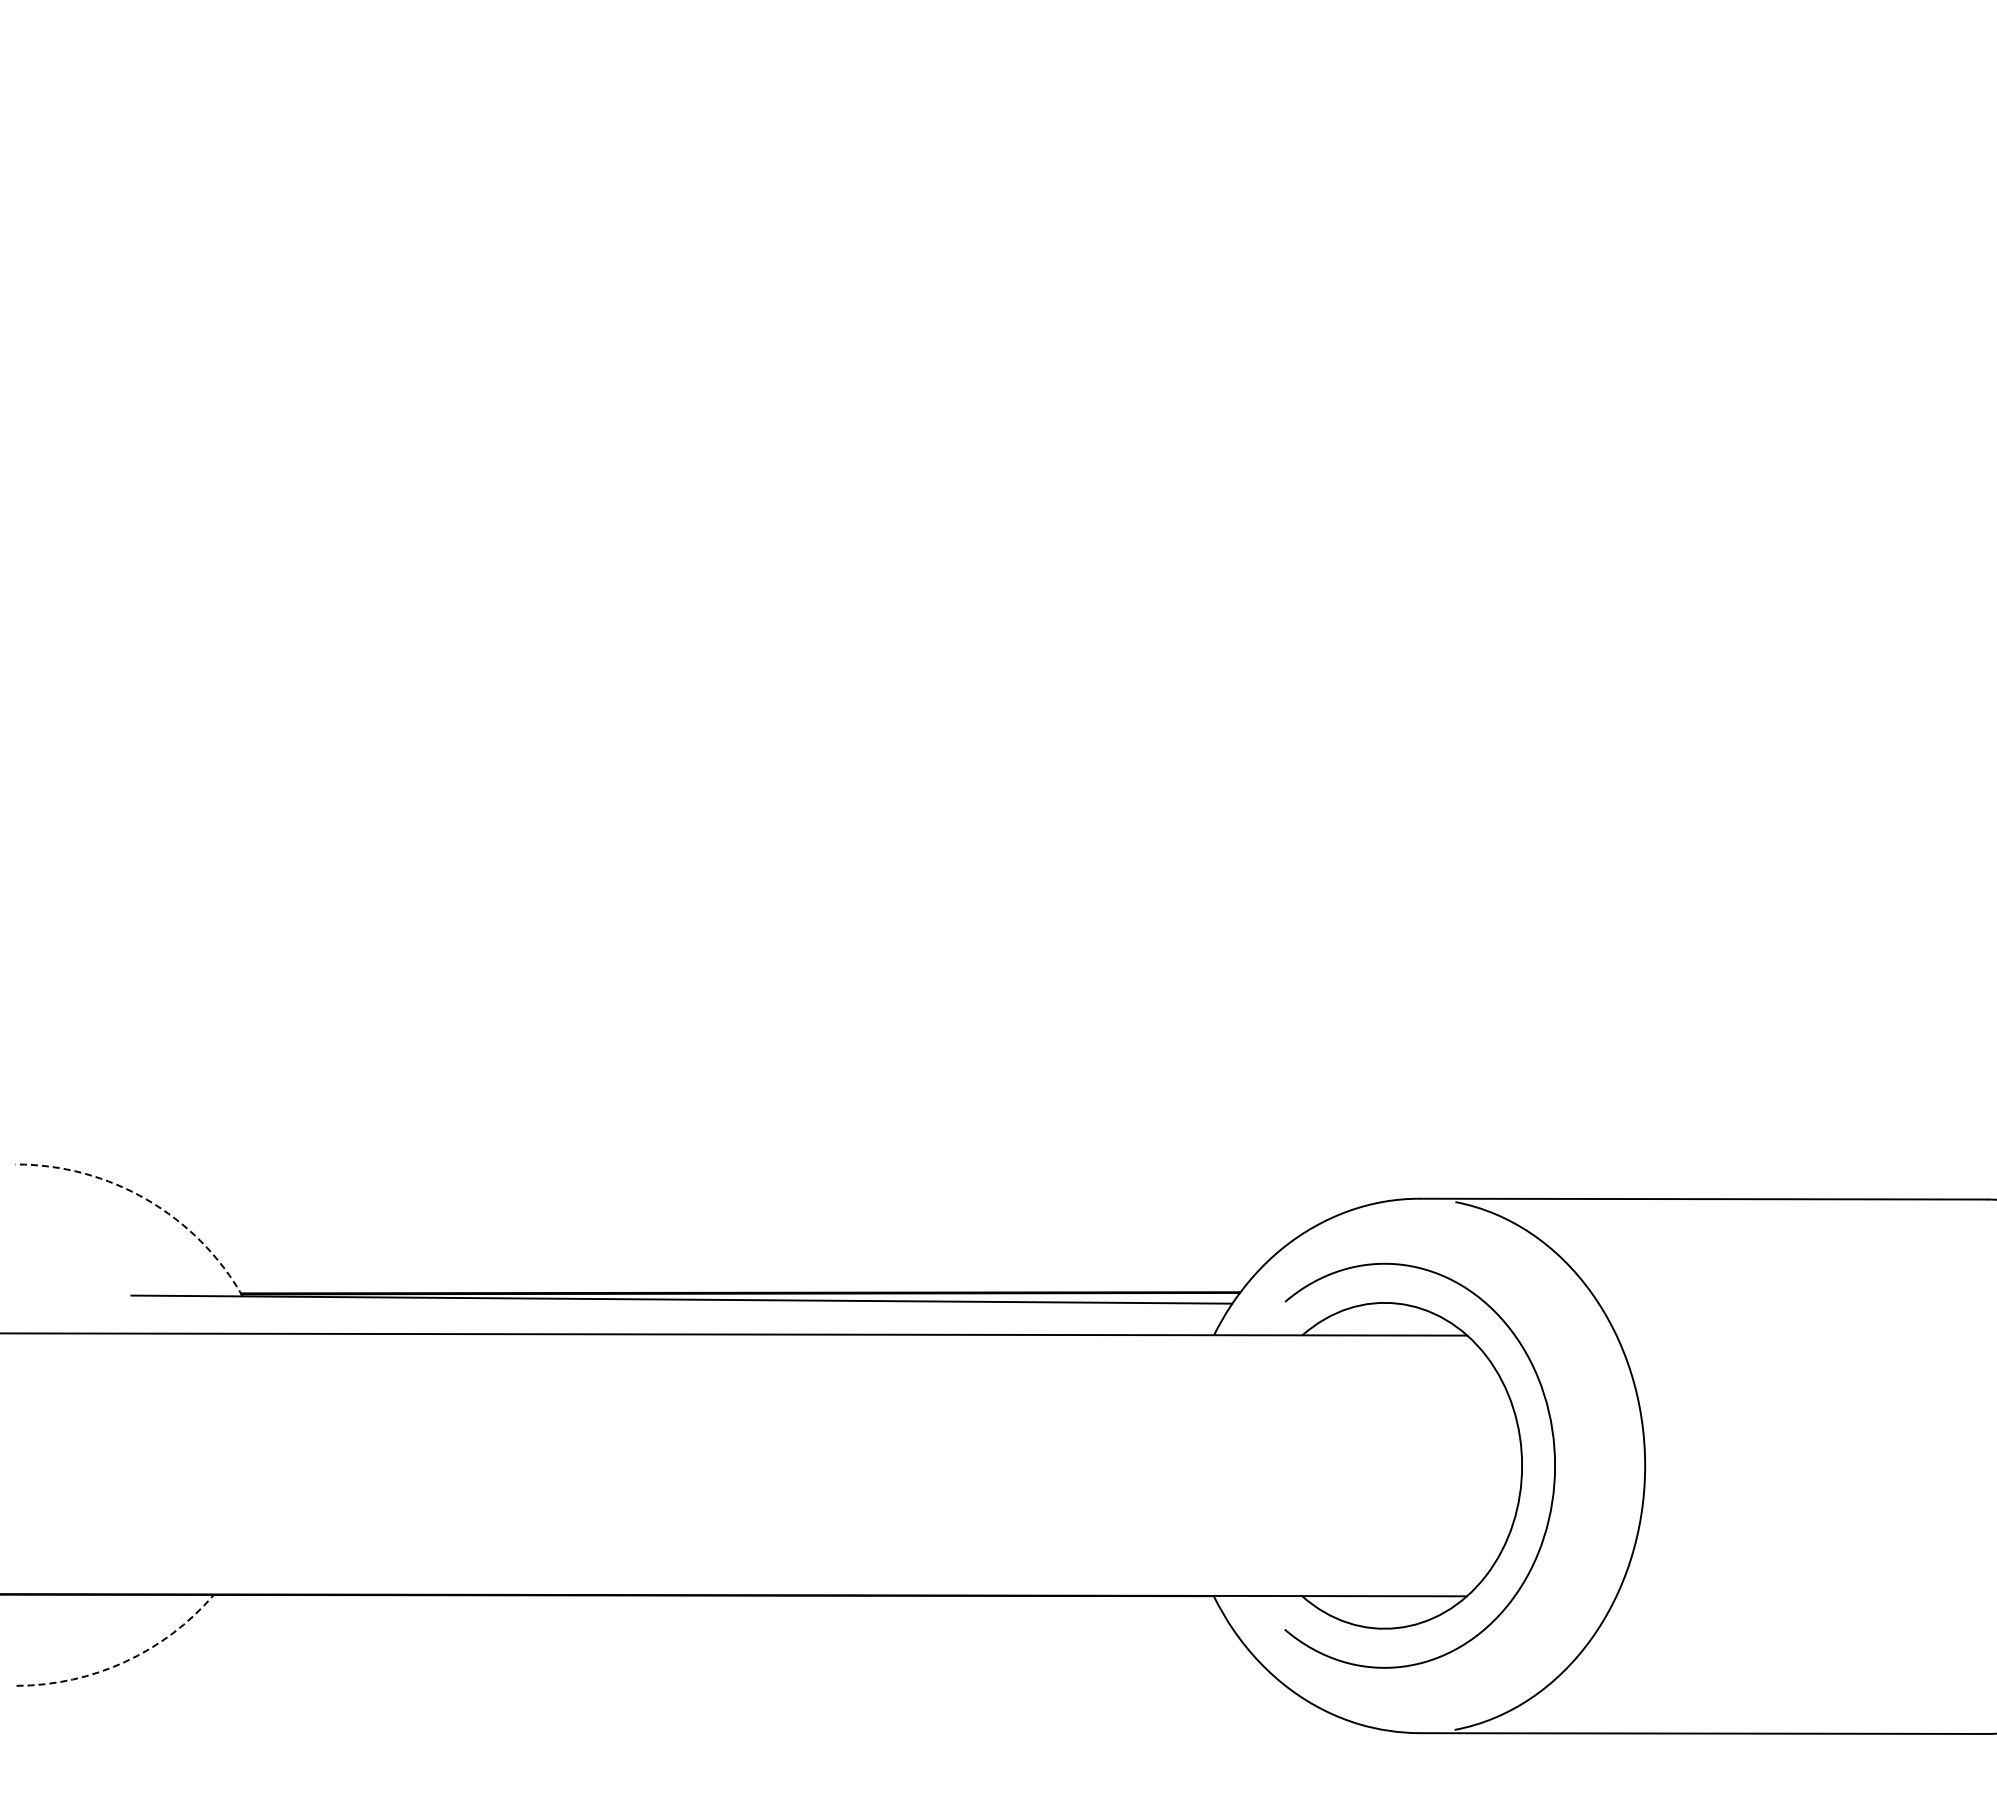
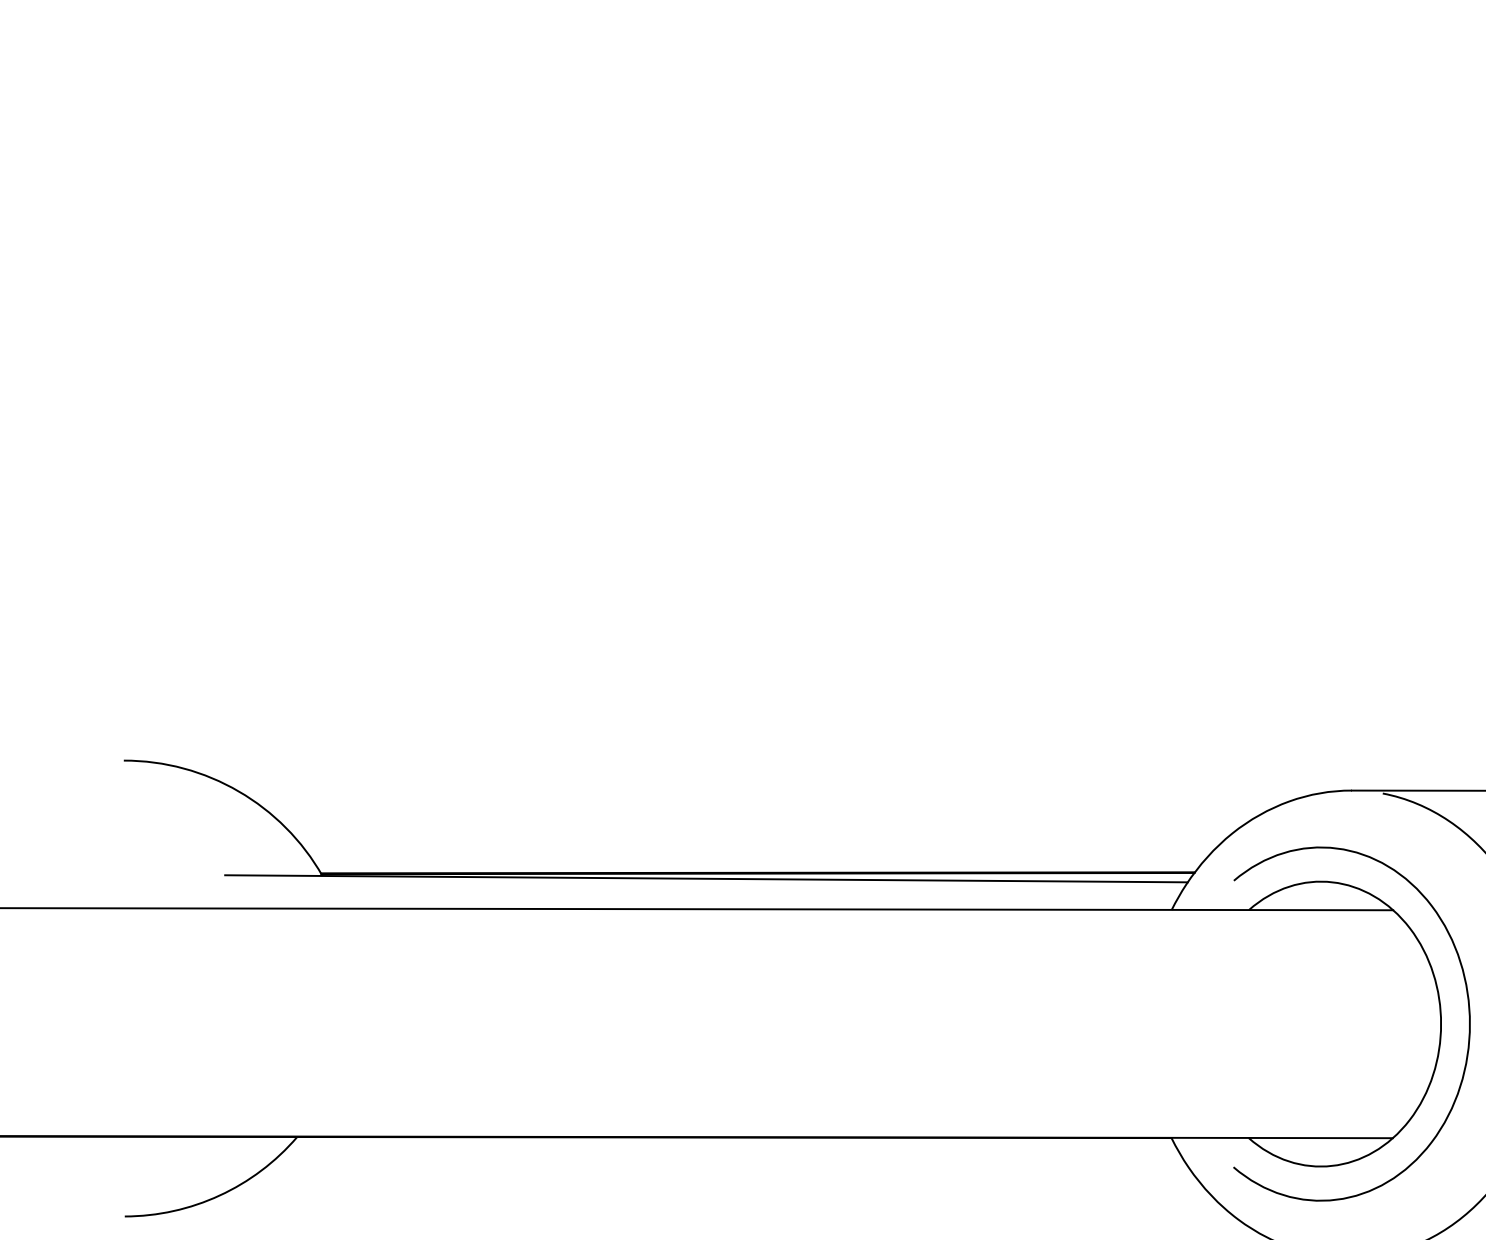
arc: (146, 1199) -> (238, 791), dashed -> solid
arc: (125, 1661) -> (220, 1195), dashed -> solid

